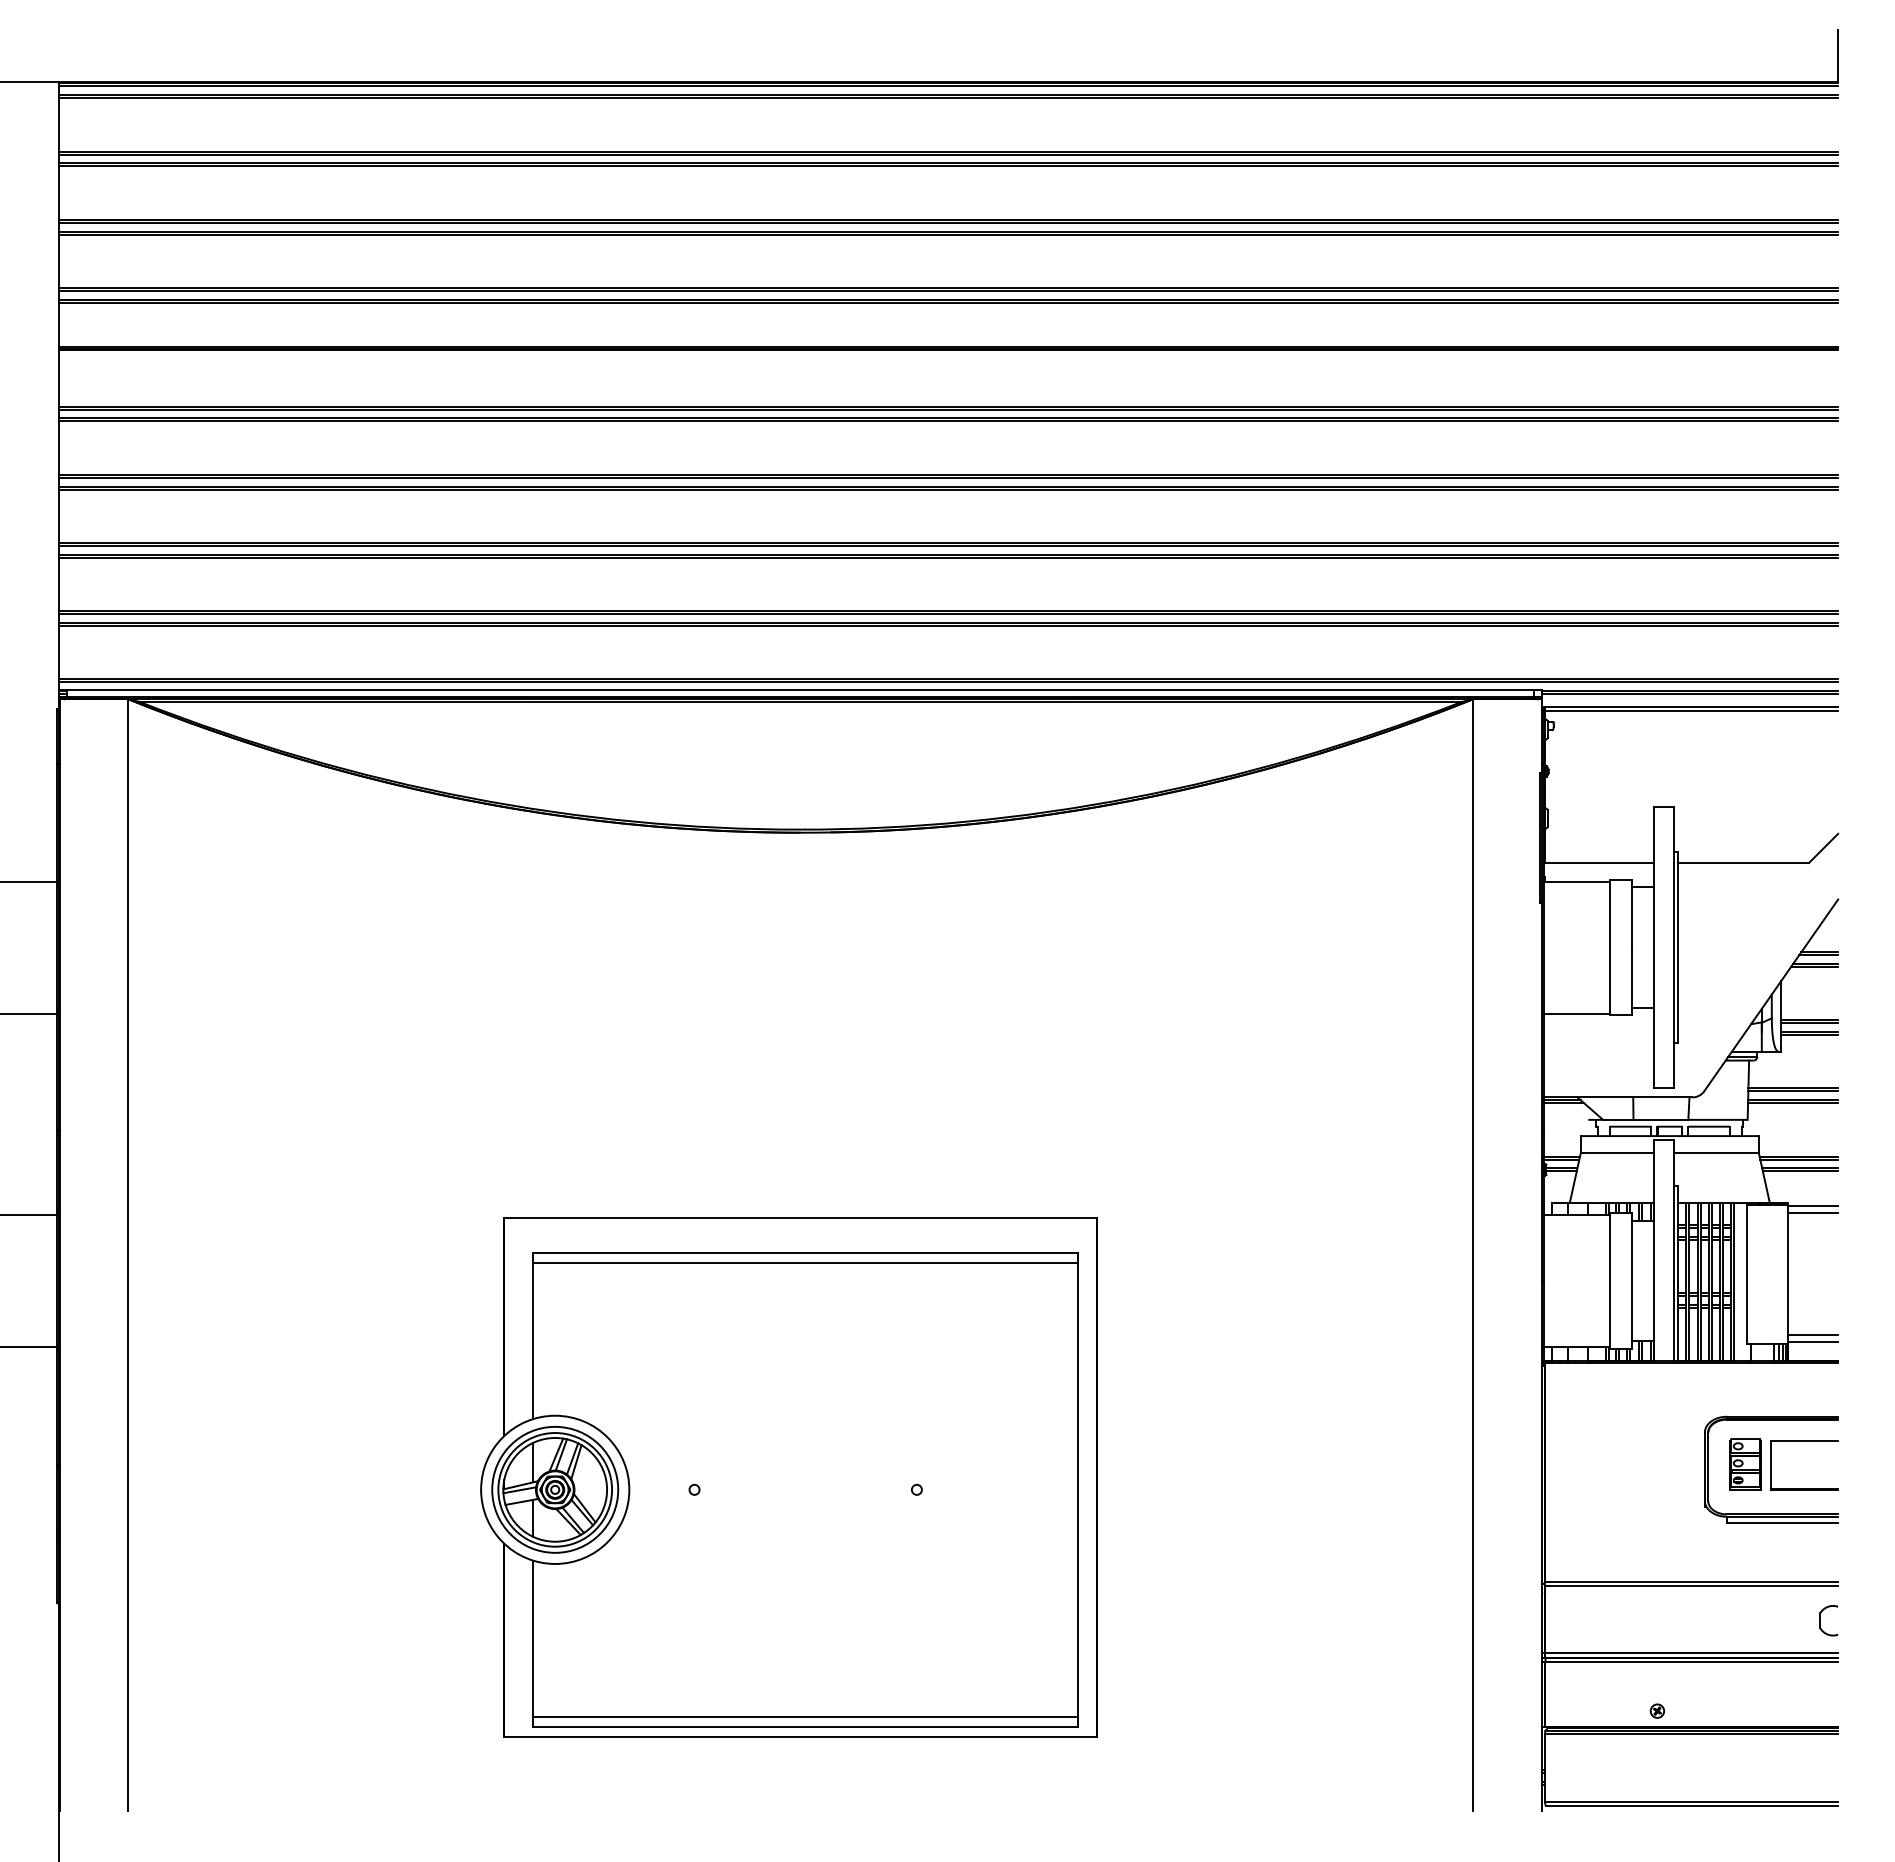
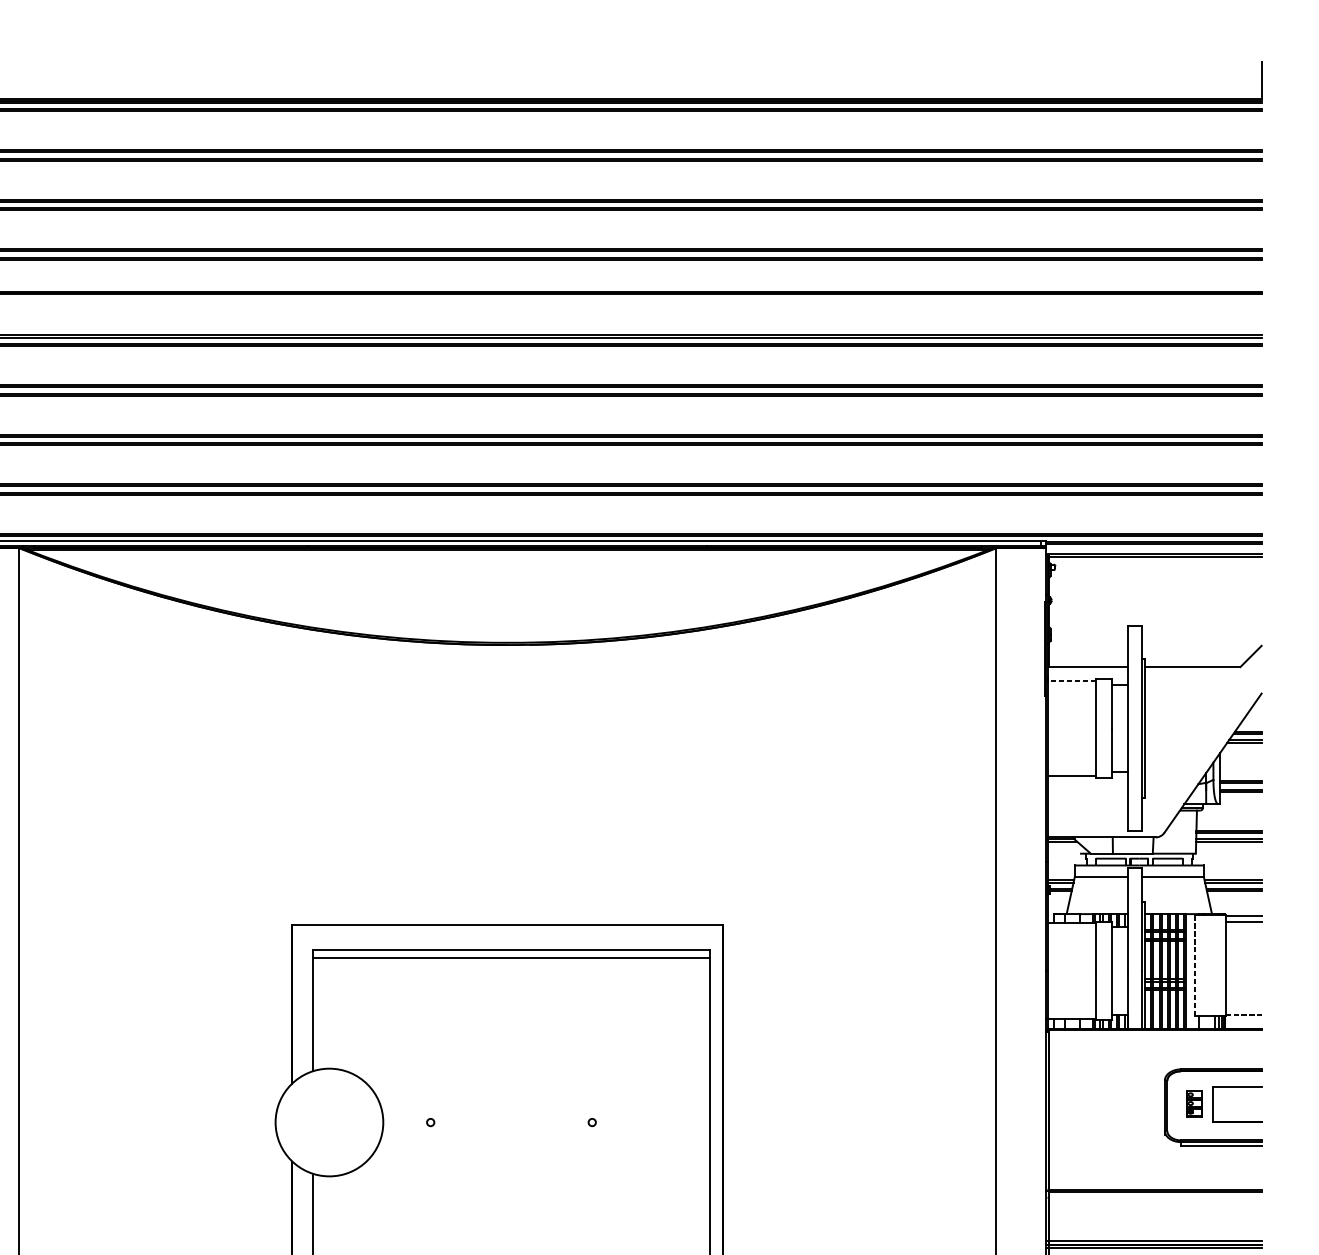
line: (1576, 881) -> (1071, 680), solid -> dashed
line: (1746, 1274) -> (1195, 966), solid -> dashed
line: (1813, 1334) -> (1243, 1009), removed
line: (1813, 1342) -> (1243, 1015), solid -> dashed
part: (1745, 1464) -> (1194, 1104), size x0.7
part: (555, 1489) -> (329, 1122), removed
part: (1820, 1620) -> (1248, 1217), removed

